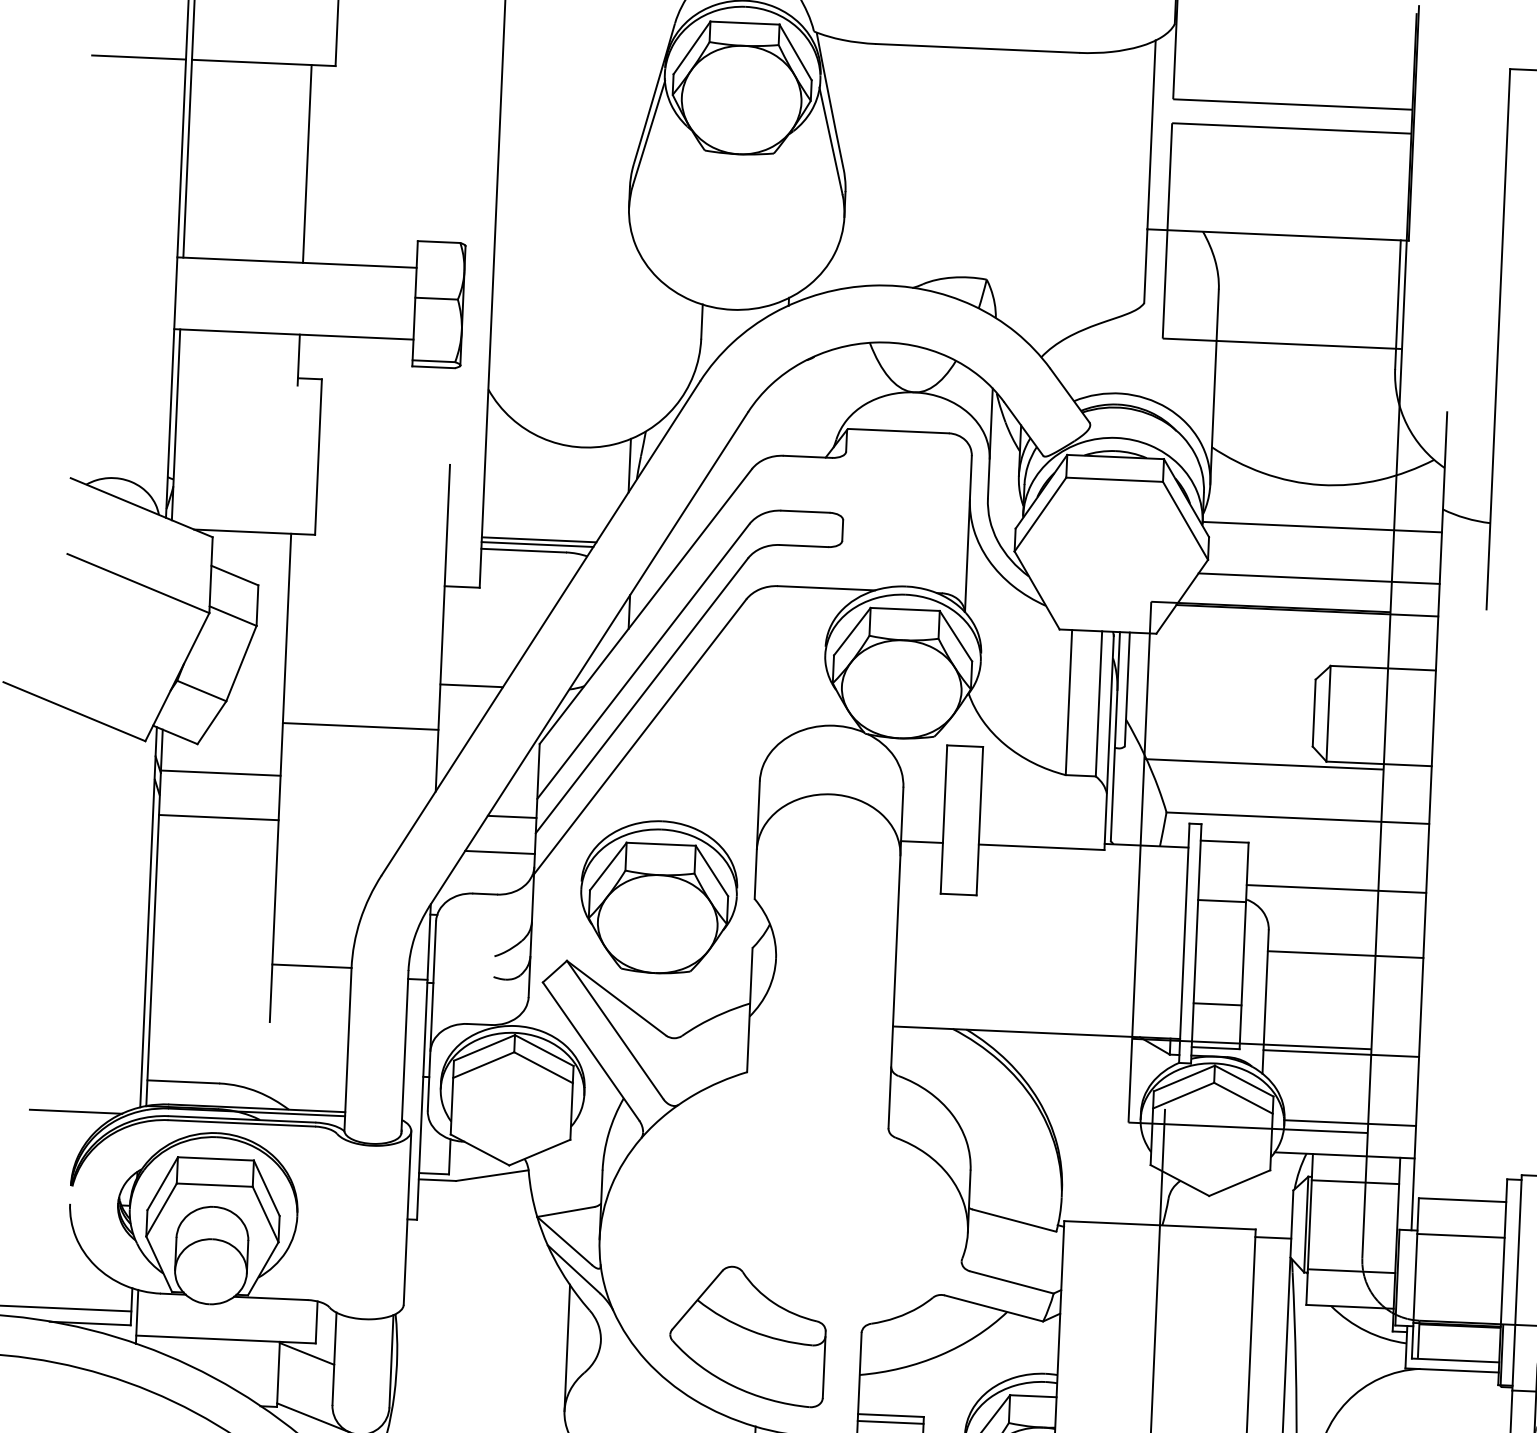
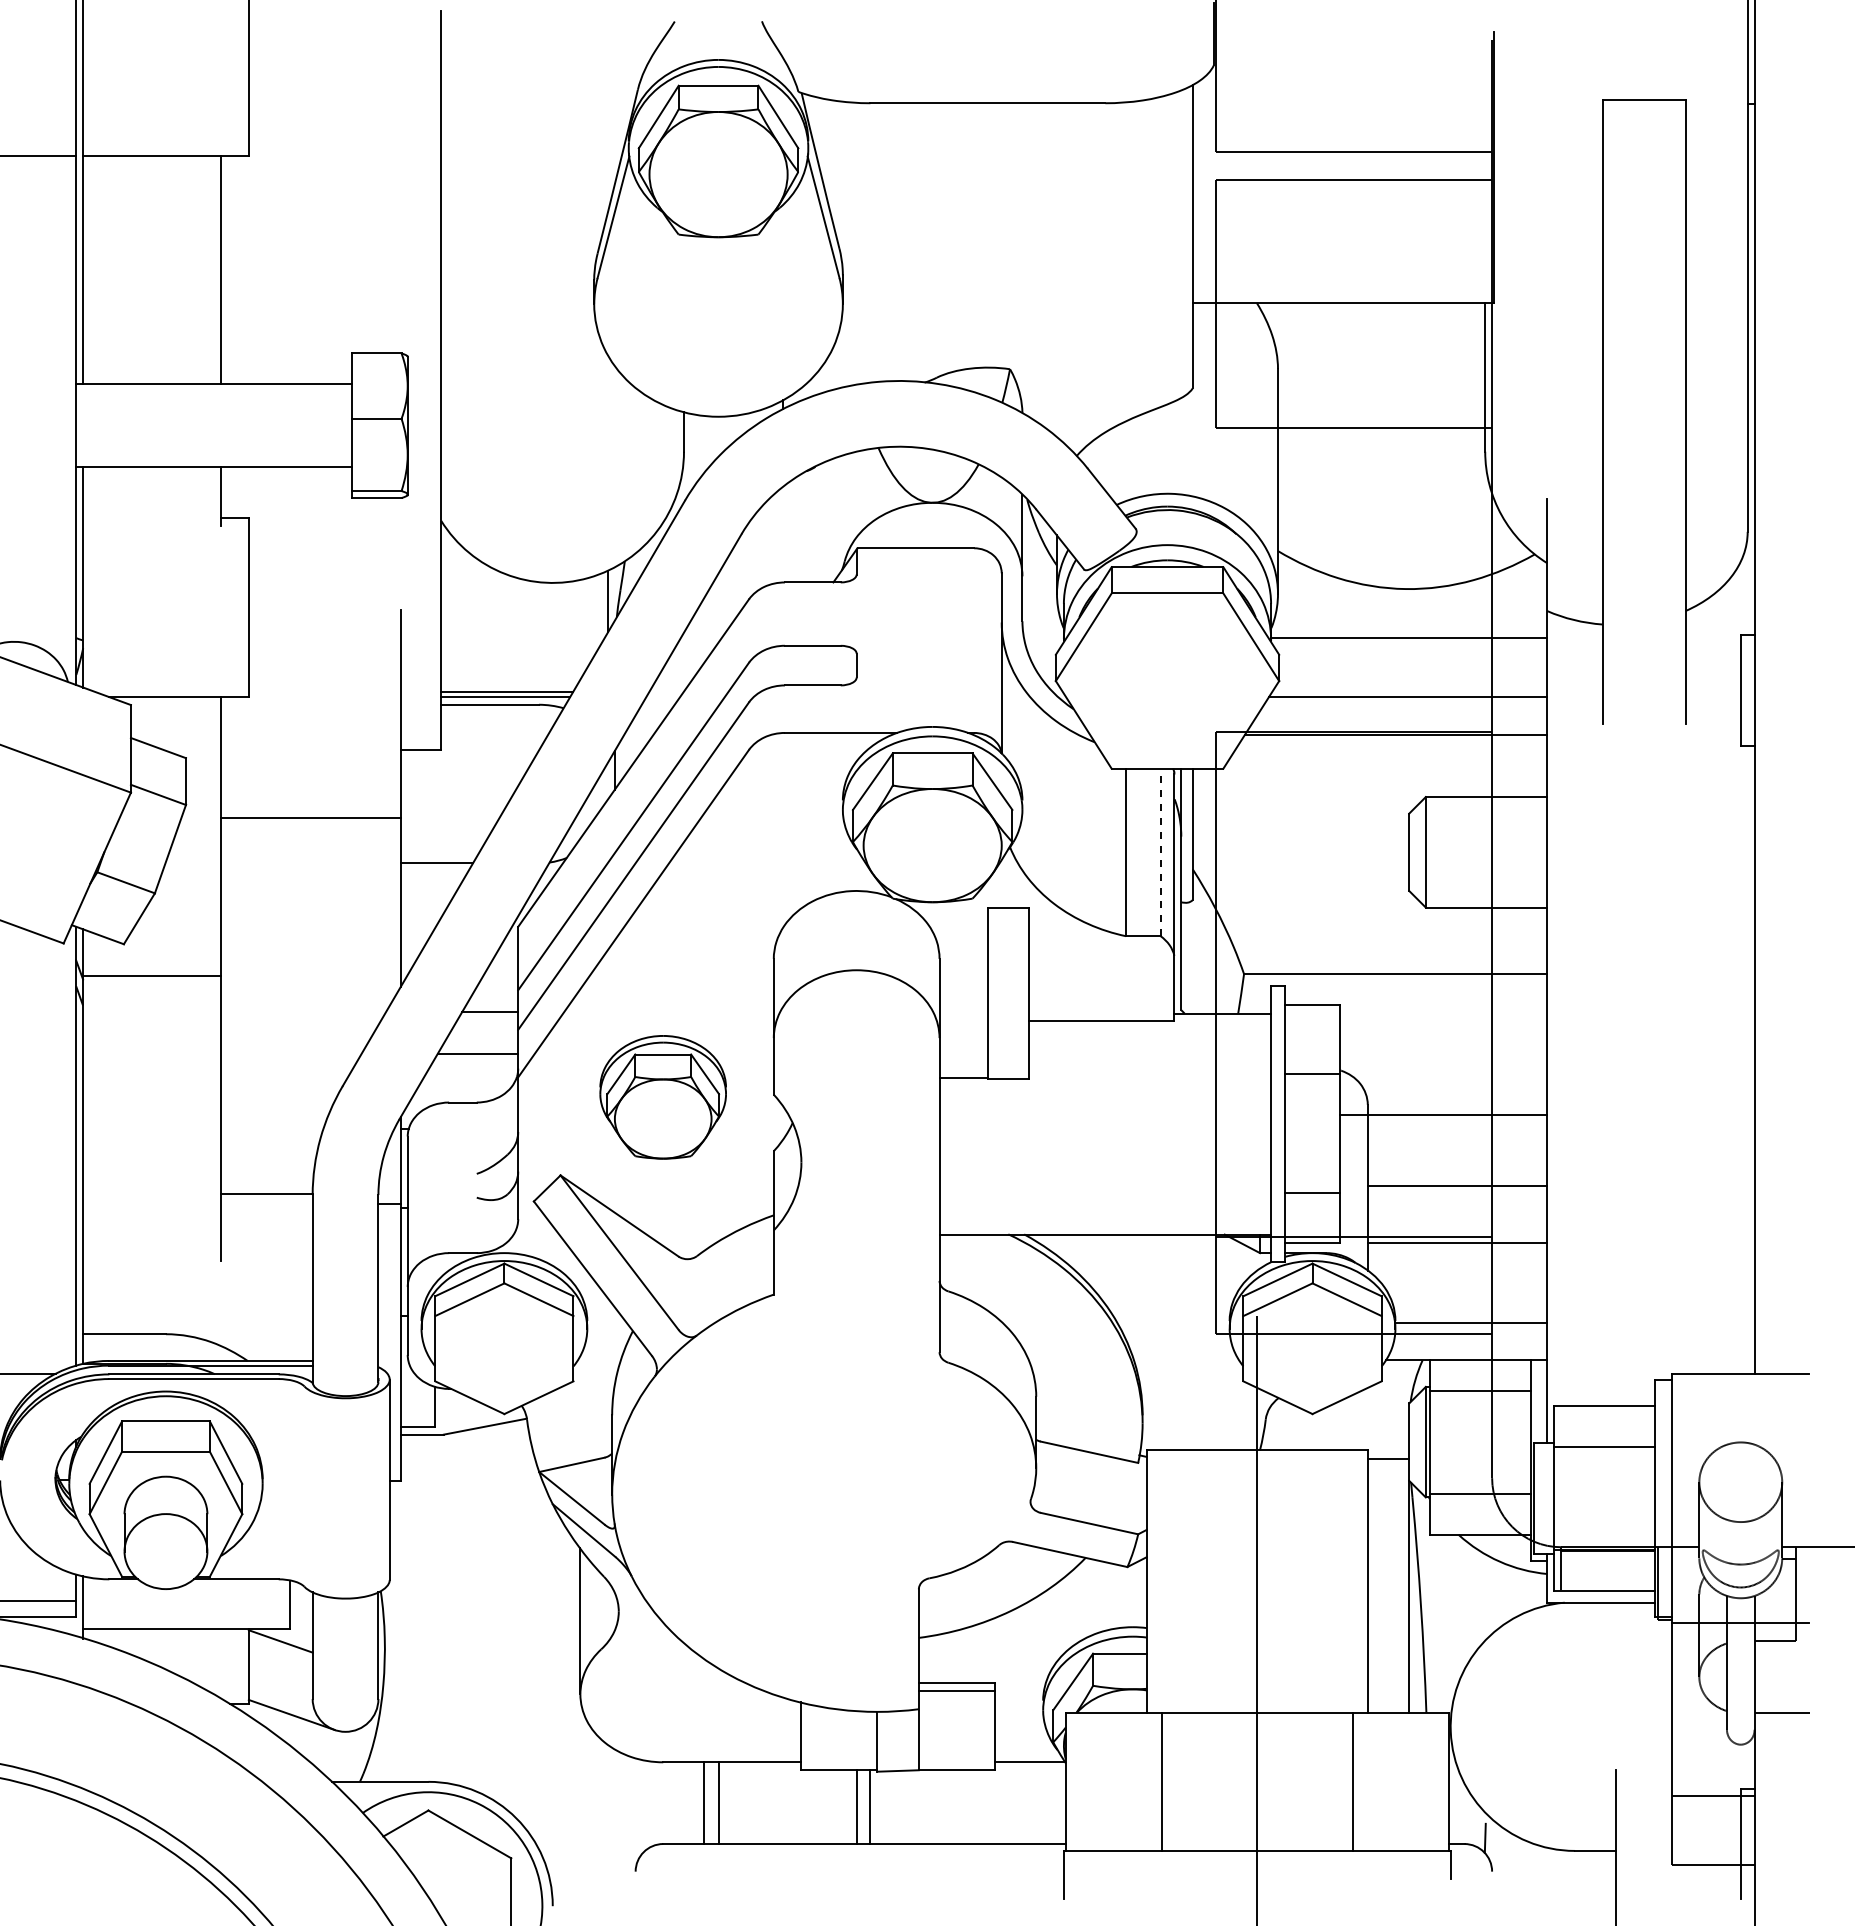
line: (1098, 703) -> (1160, 852), solid -> dashed
line: (360, 726) -> (310, 817), moved
line: (1263, 764) -> (1353, 913), removed
line: (219, 817) -> (152, 1027), removed
line: (921, 841) -> (963, 1077), moved
line: (1336, 888) -> (1443, 1114), moved
part: (658, 896) -> (662, 1096), size x0.7
line: (1345, 955) -> (1457, 1186), moved
part: (747, 1335) -> (787, 1598), removed

